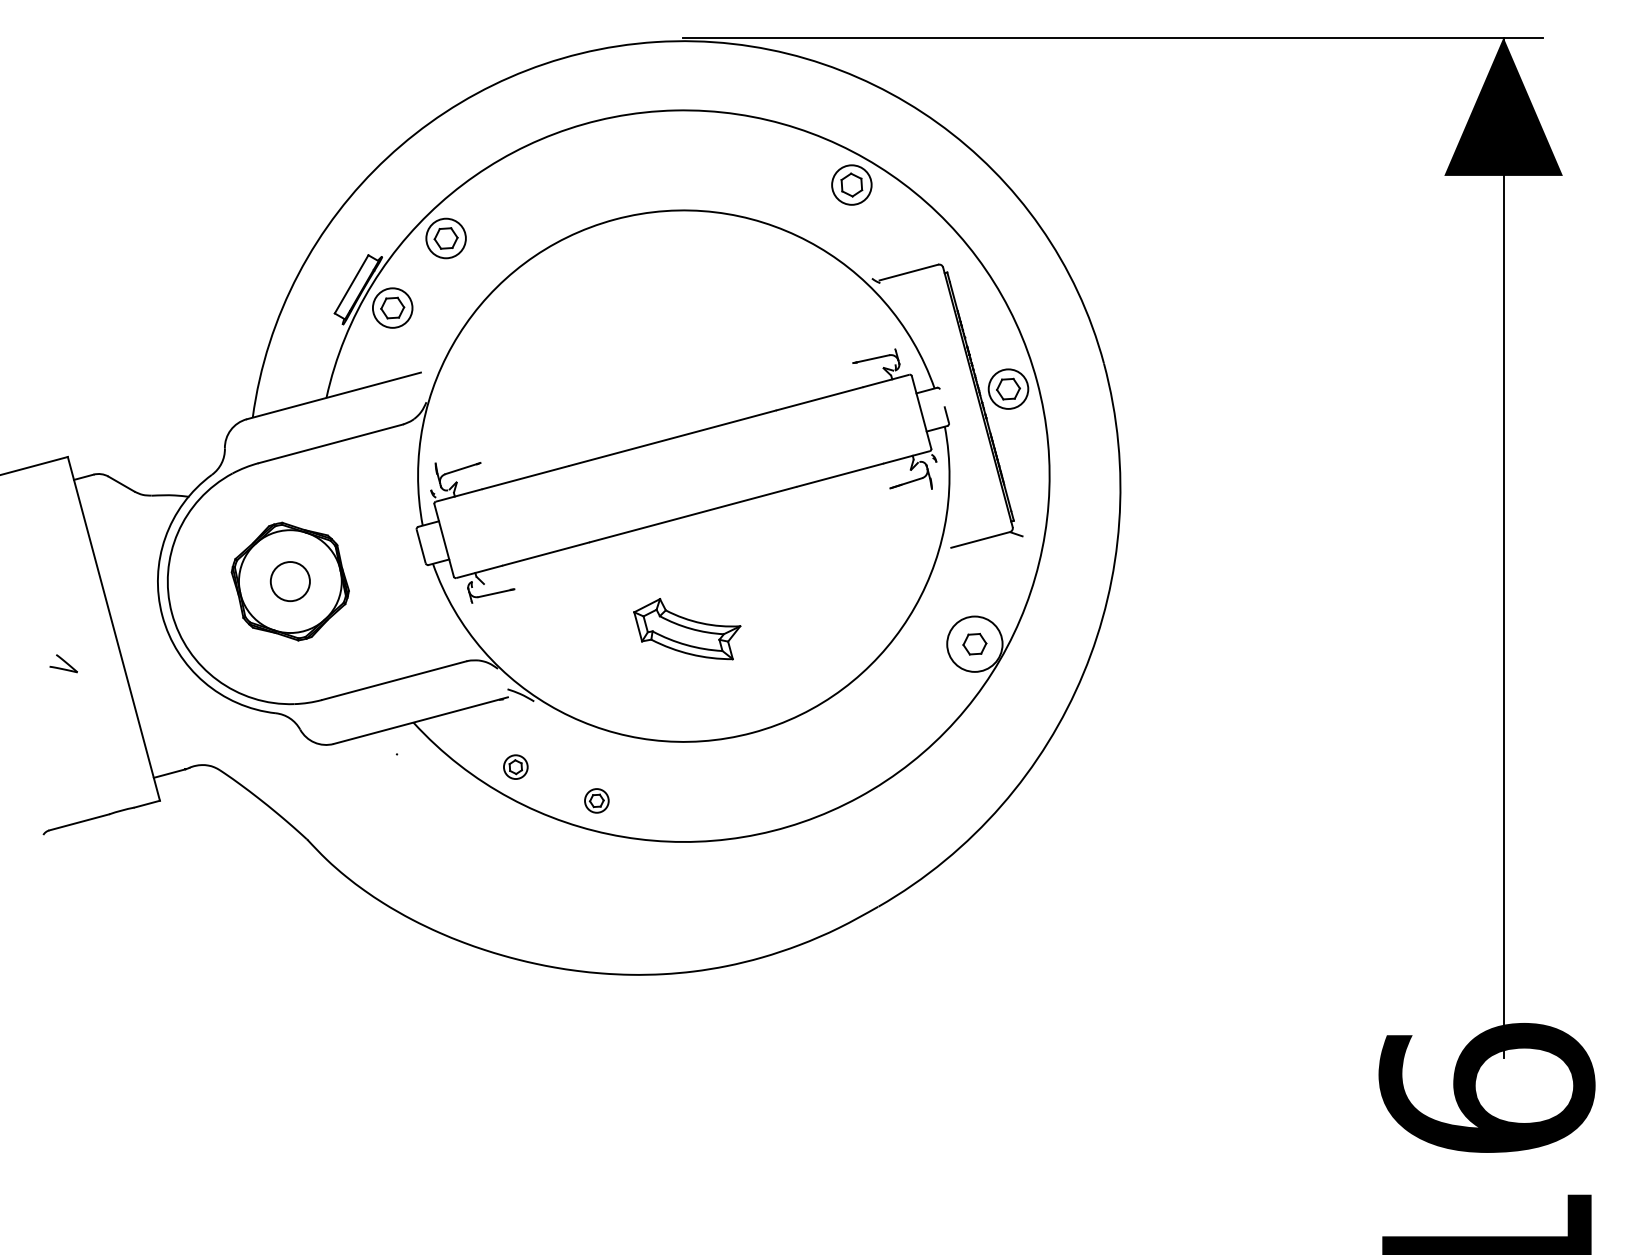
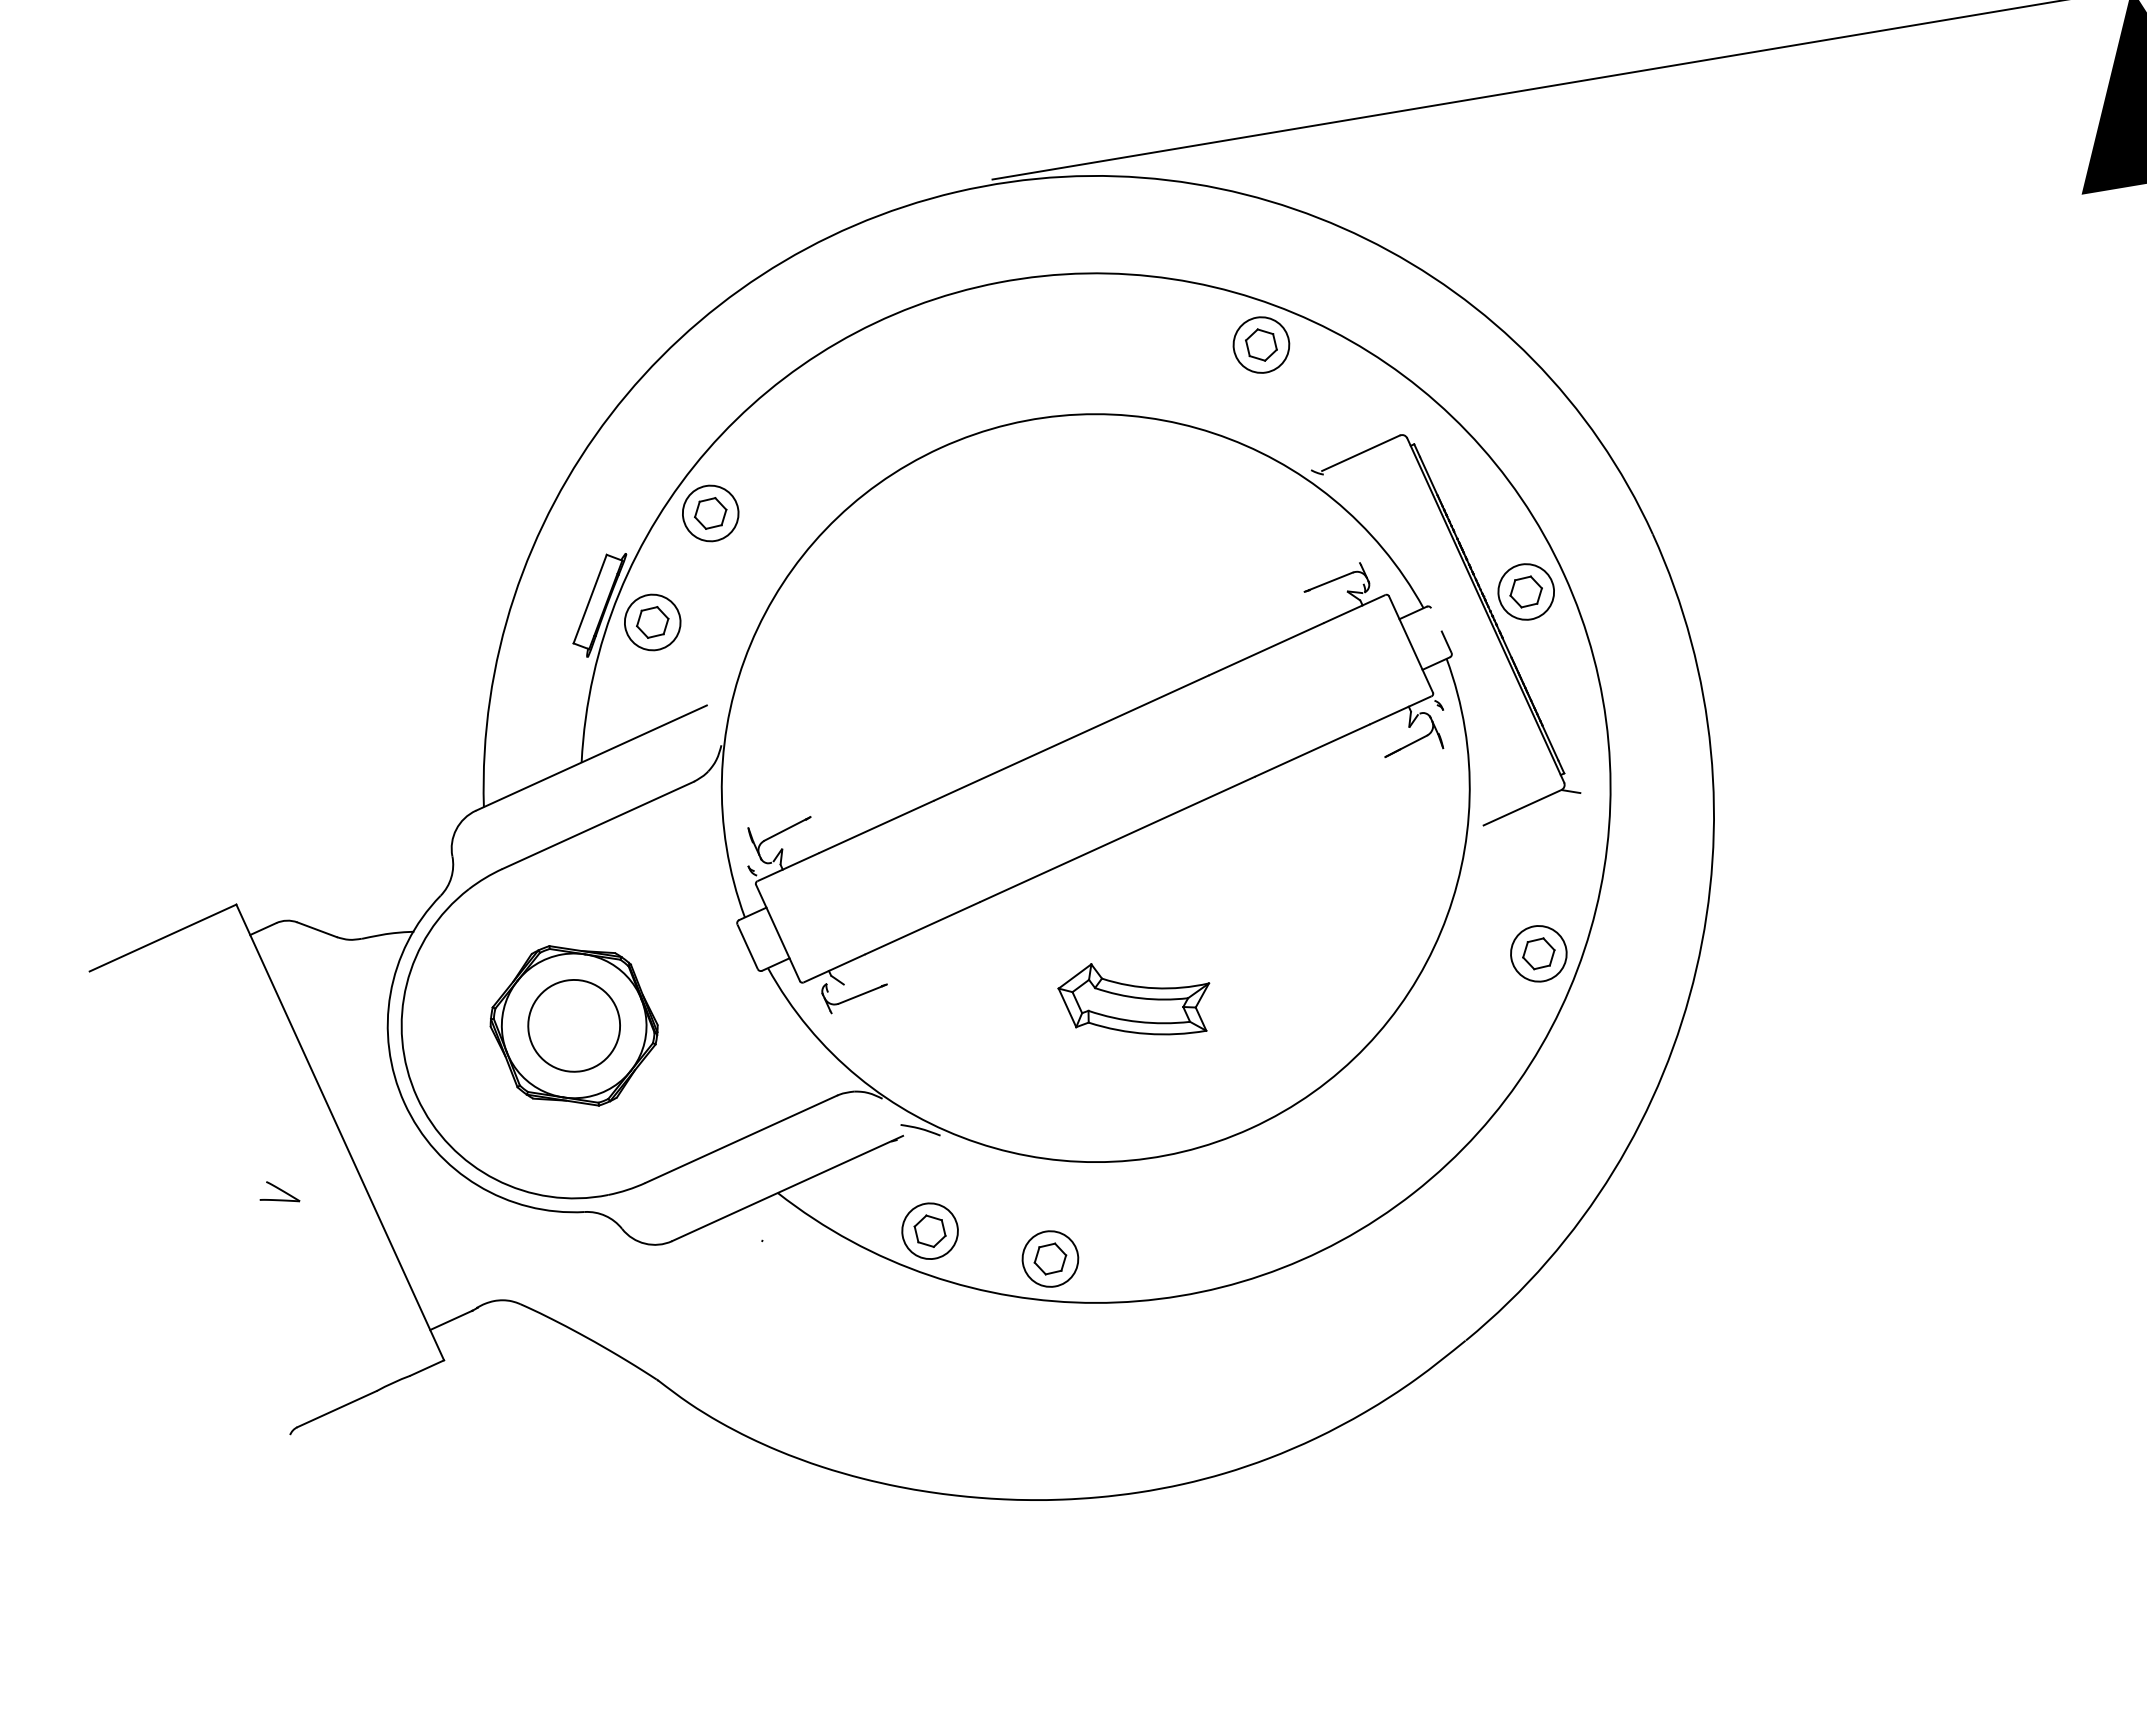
circle: (290, 581) -> (574, 1025), size x1.67
circle: (974, 644) -> (1538, 954), size x0.71
part: (515, 766) -> (929, 1230), size x1.67
part: (596, 800) -> (1049, 1258), size x1.67

